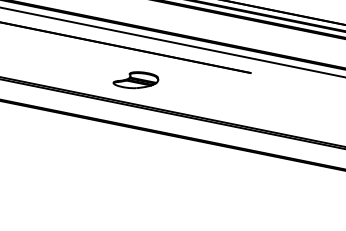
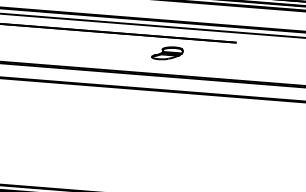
part: (136, 80) -> (167, 53), moved

